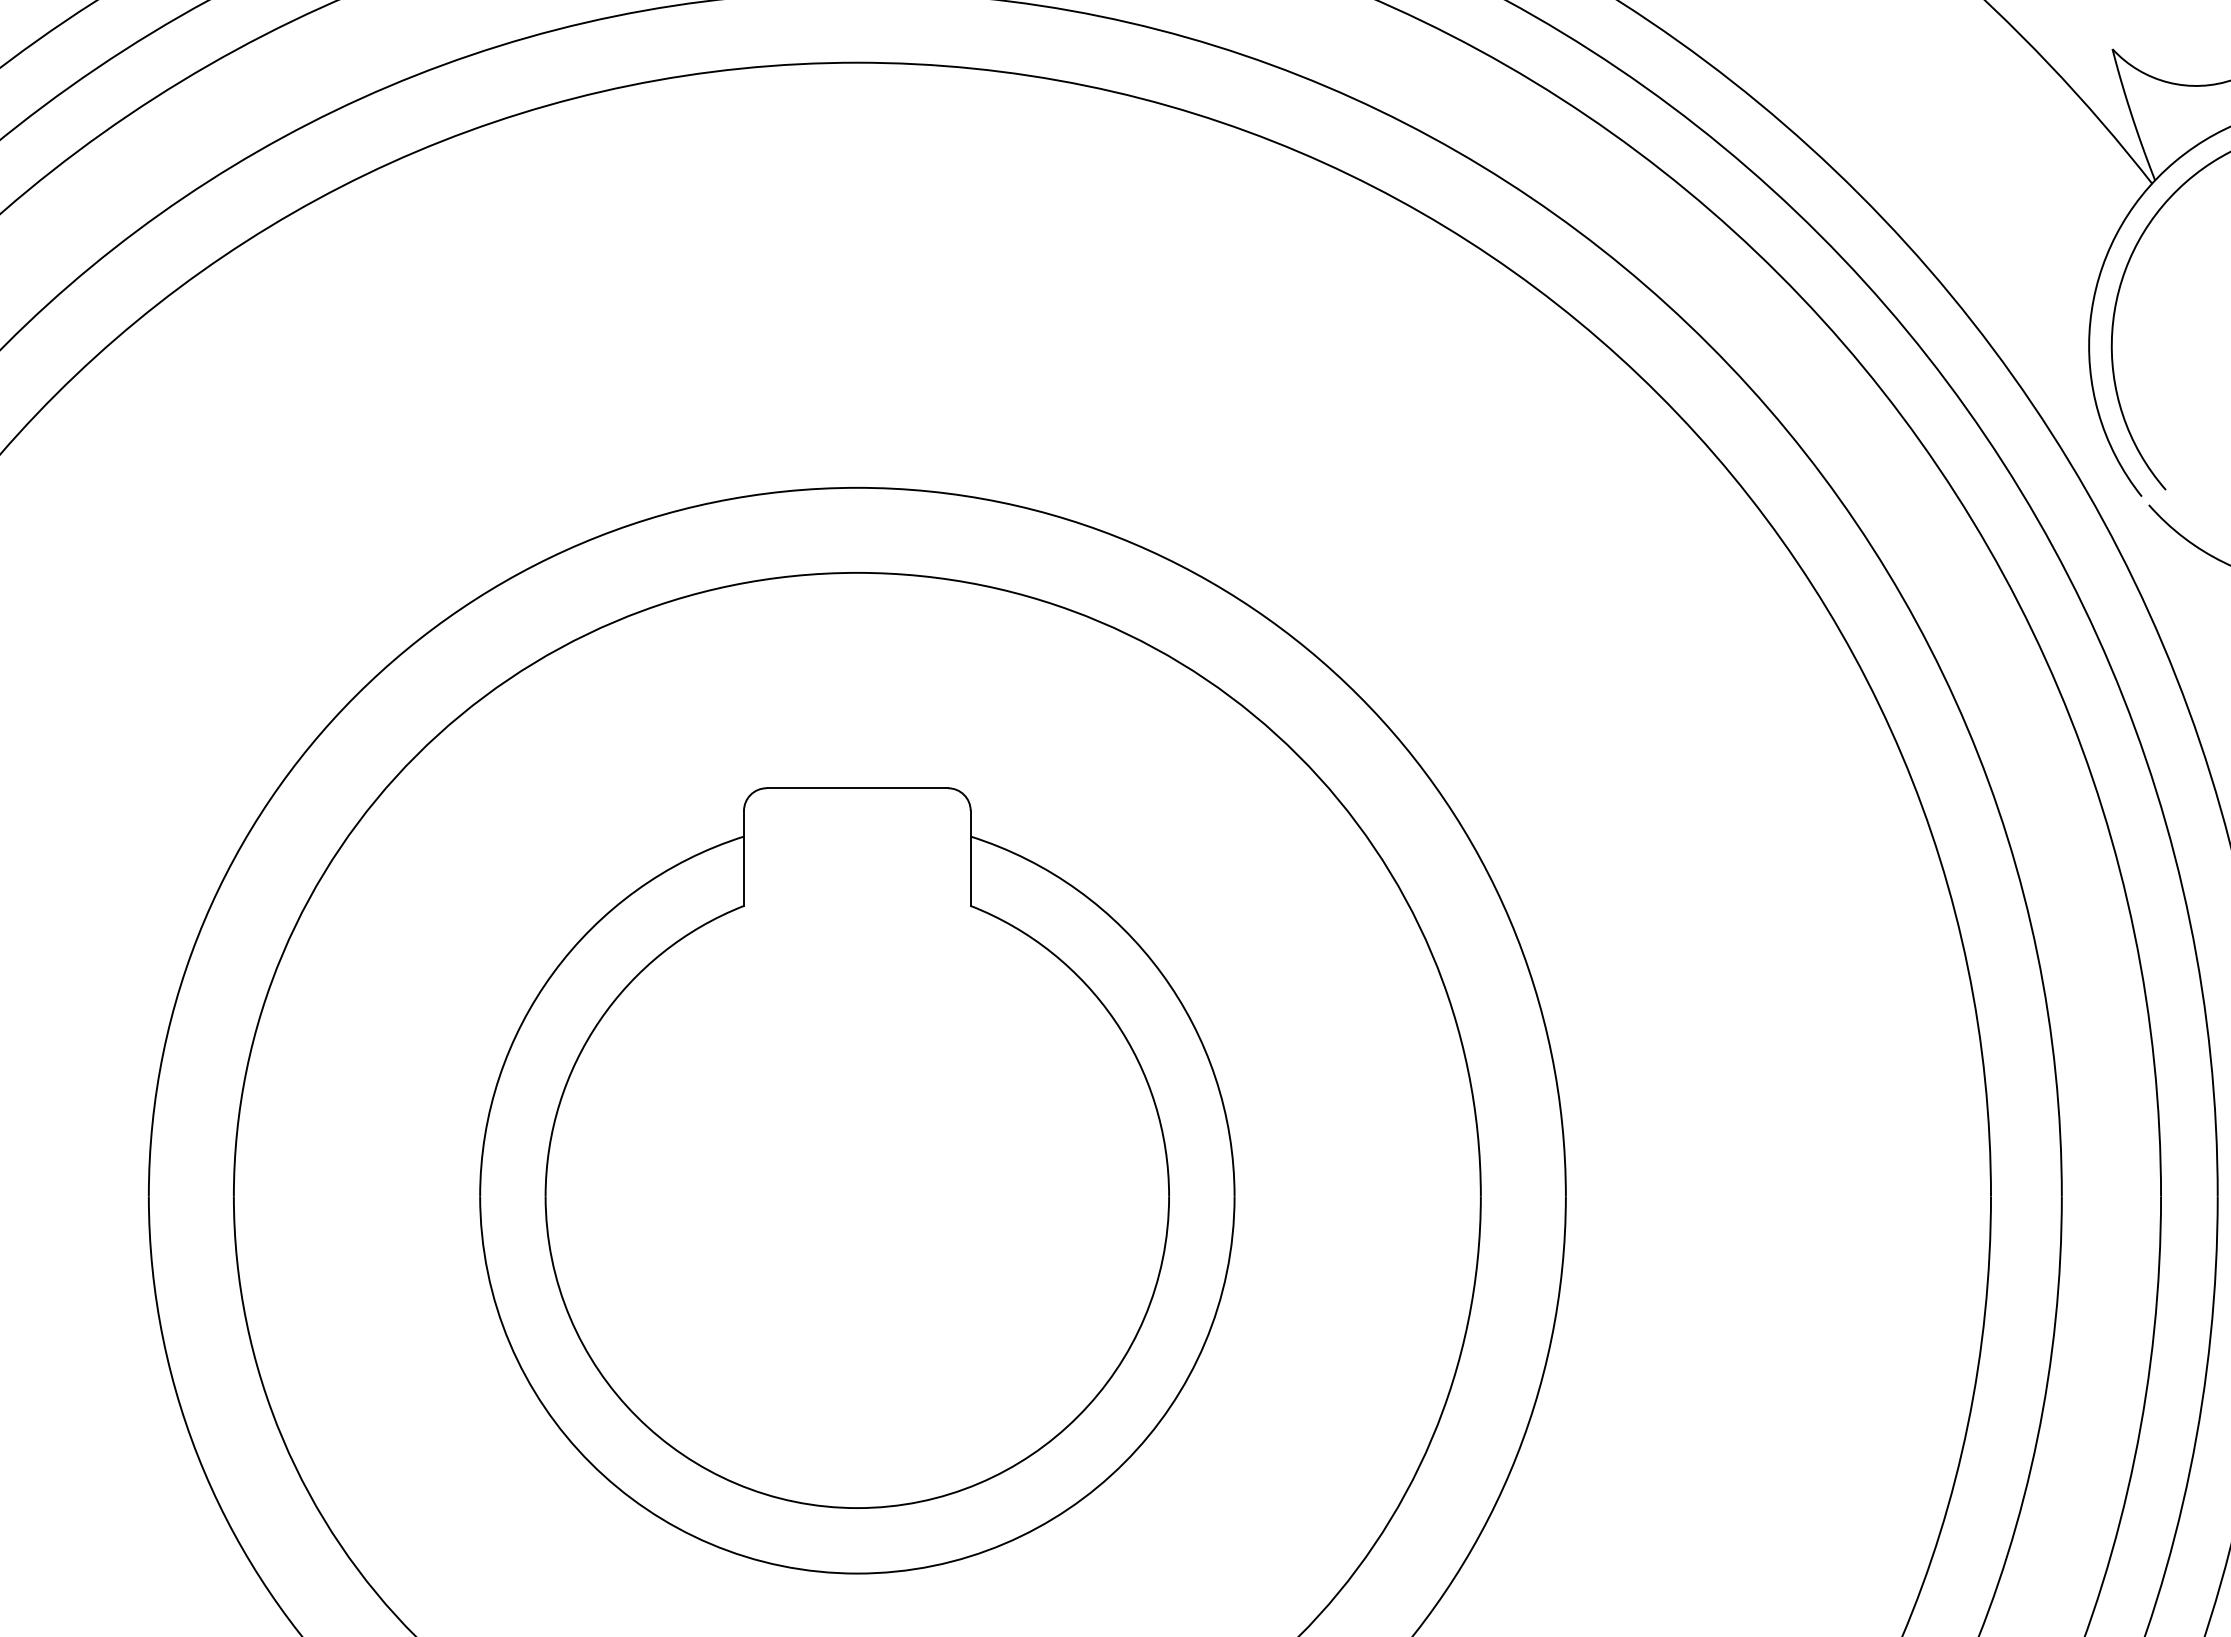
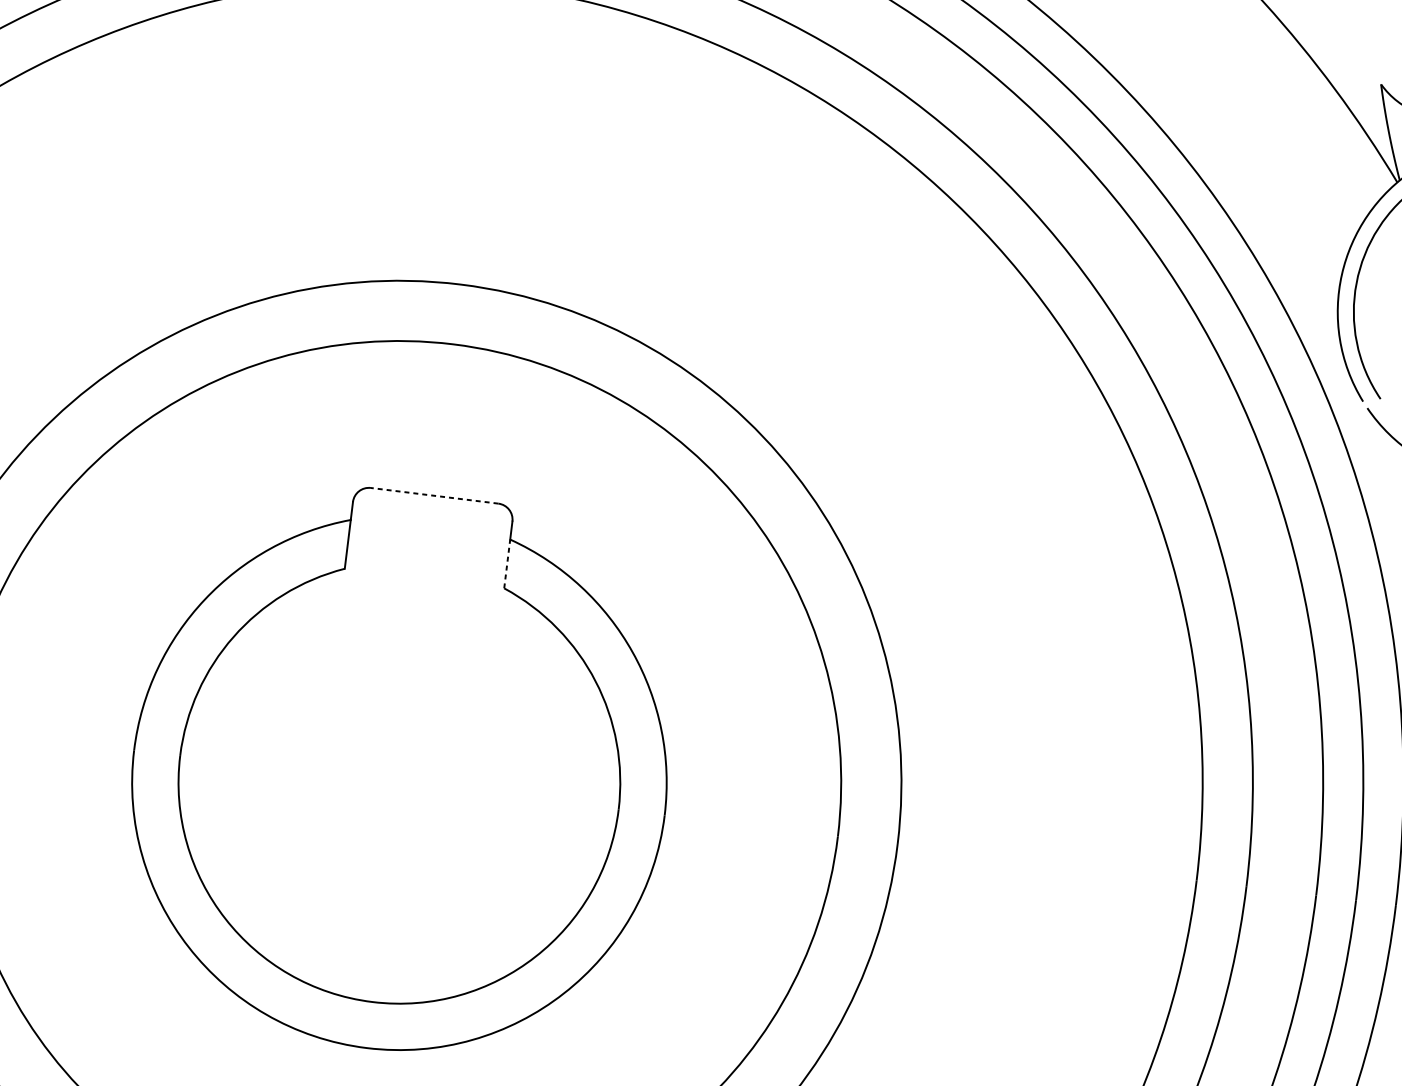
line: (857, 788) -> (434, 496), solid -> dashed
line: (970, 871) -> (507, 564), solid -> dashed

